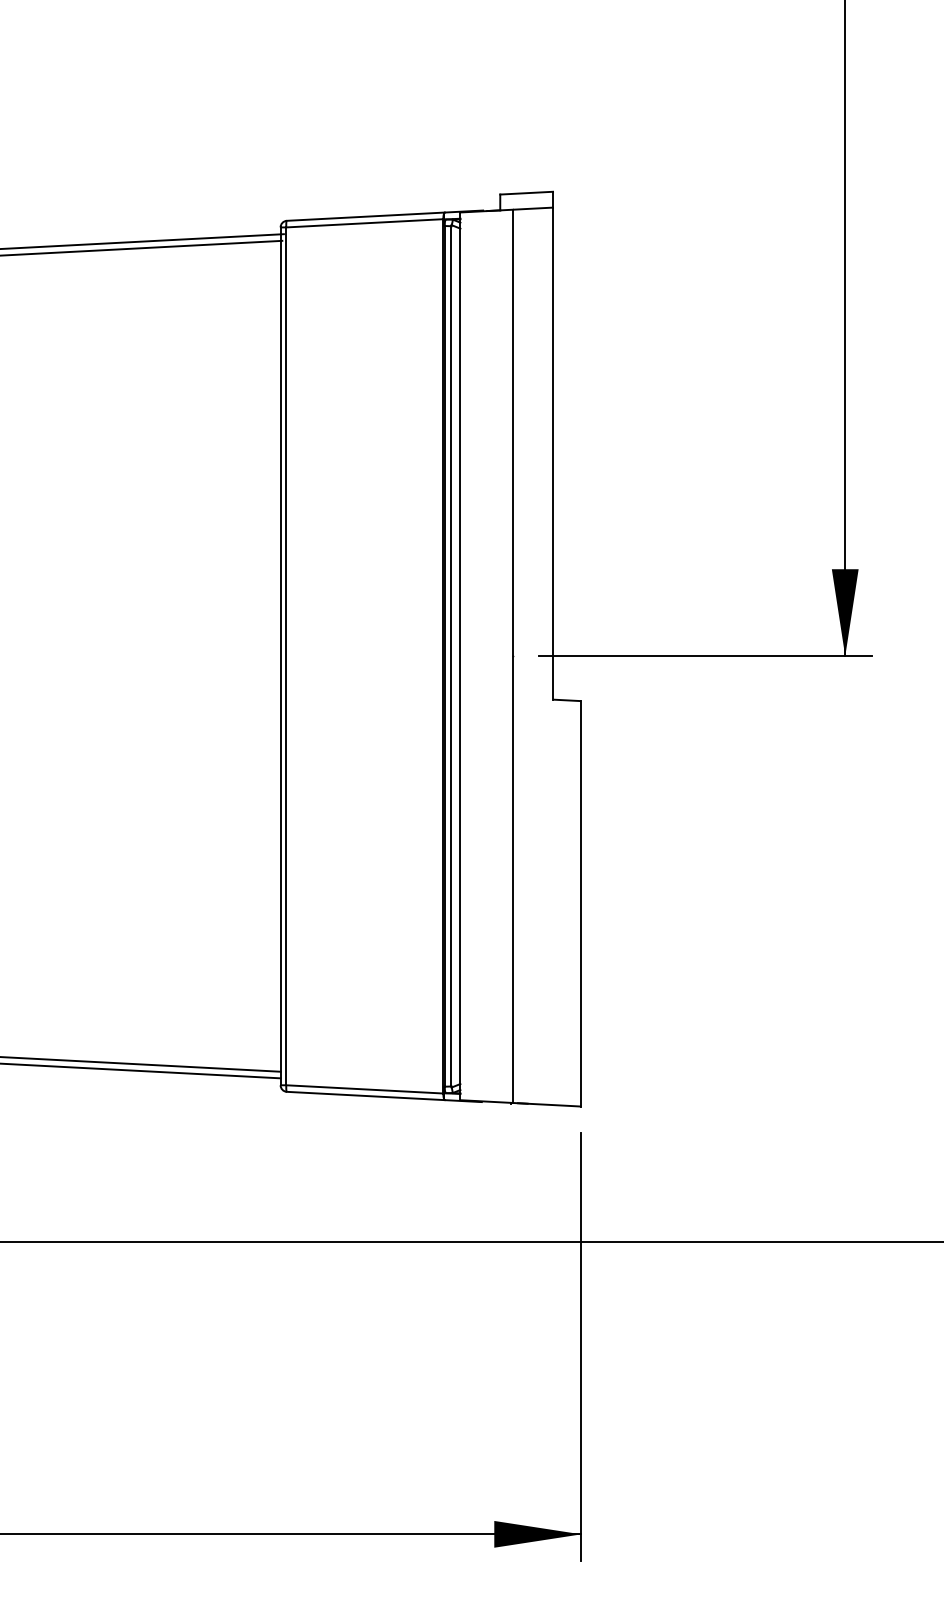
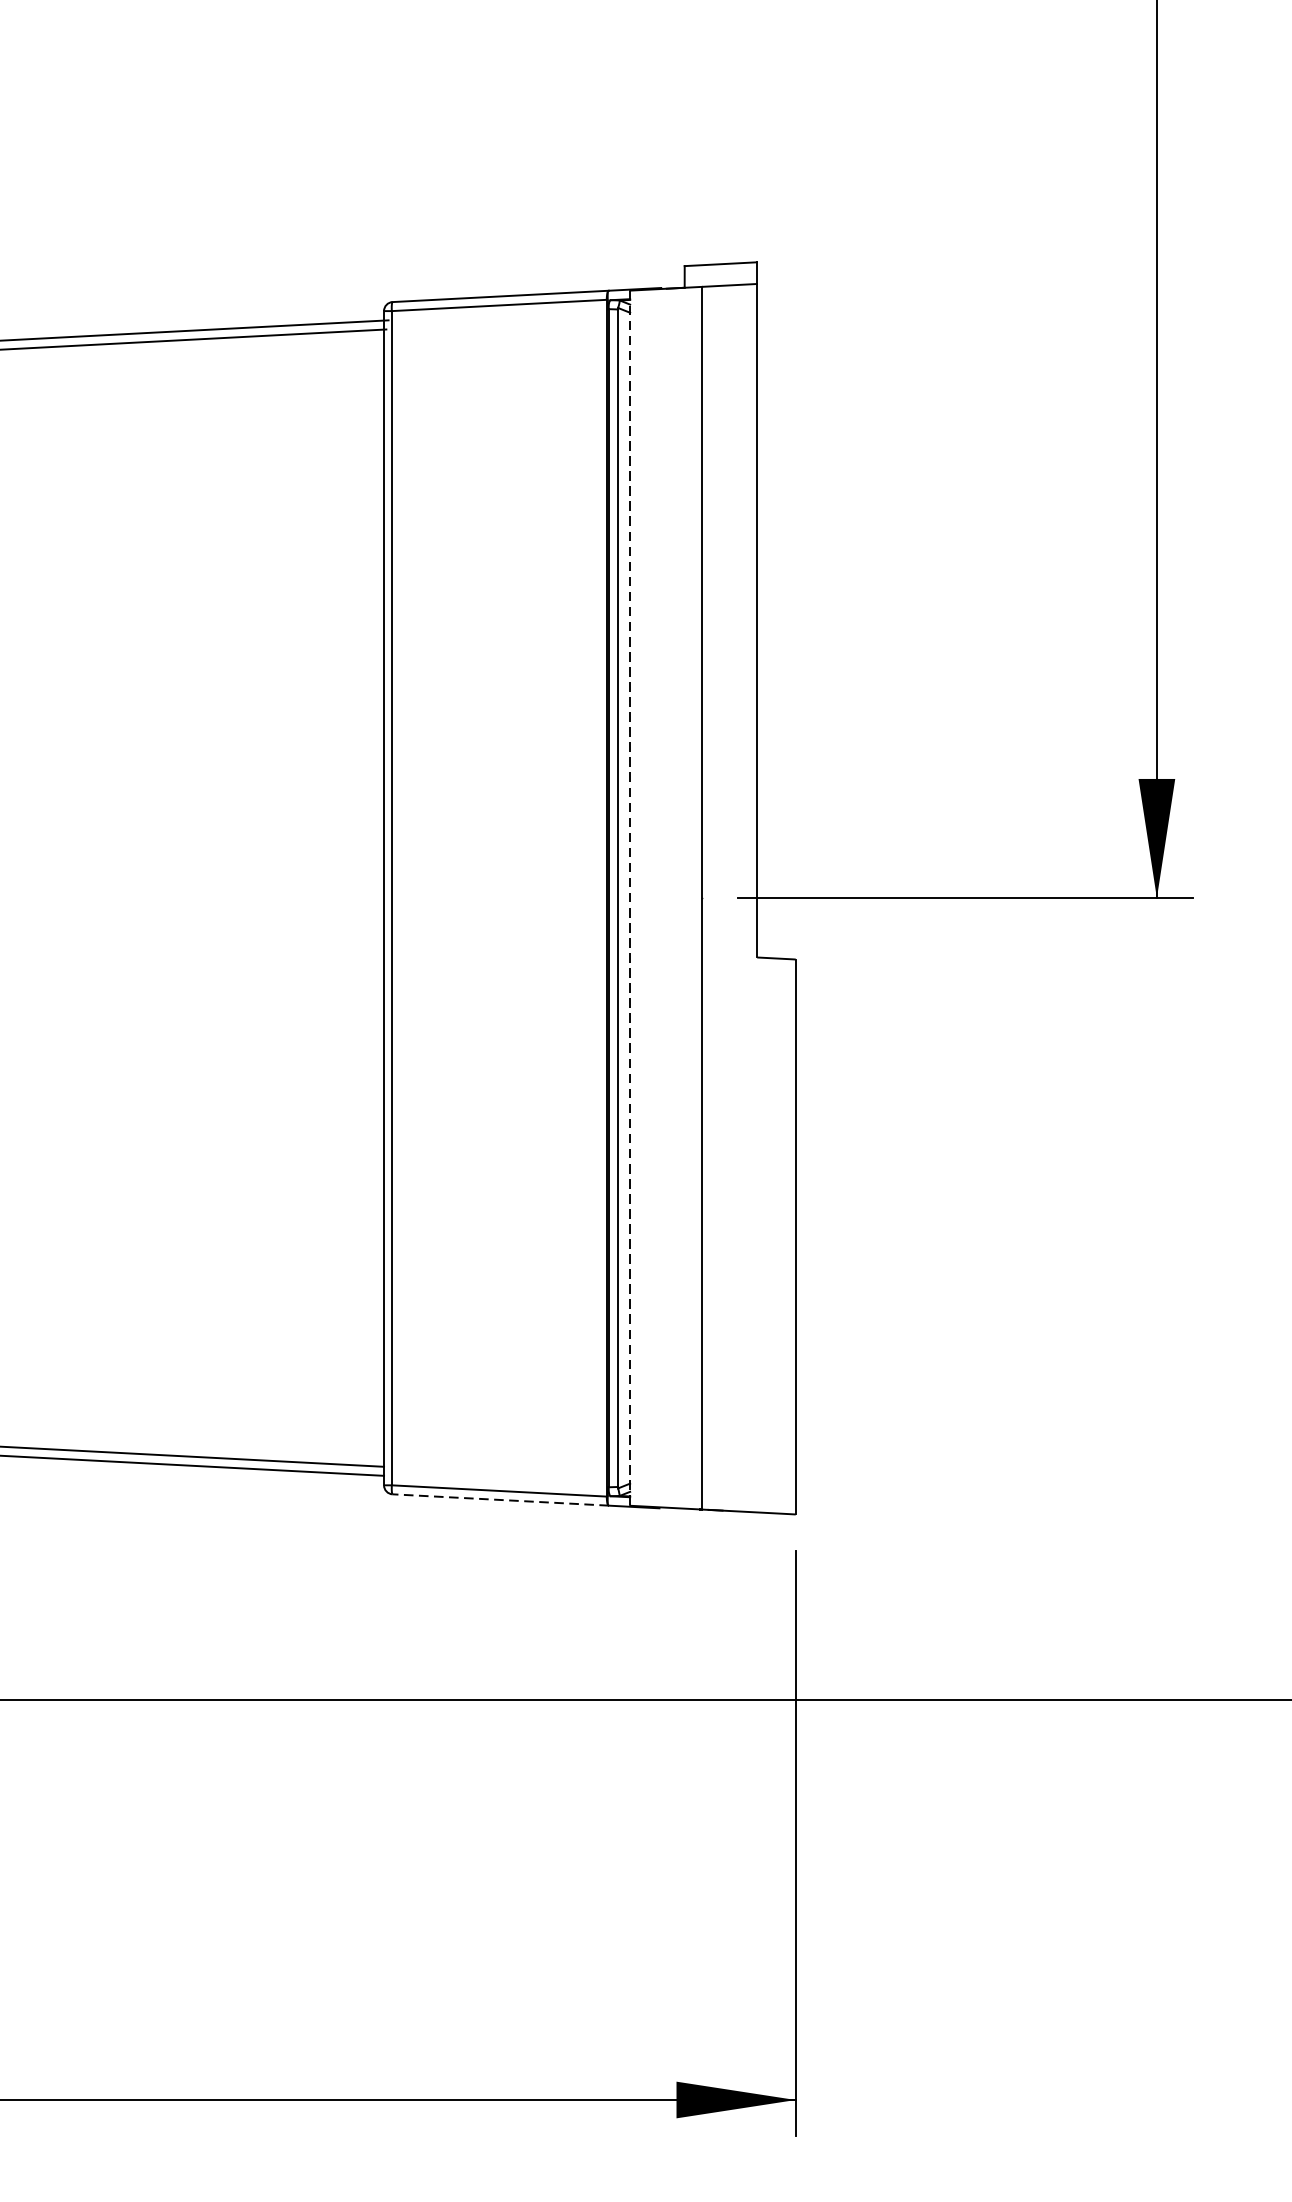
line: (460, 656) -> (630, 898), solid -> dashed
line: (365, 1095) -> (500, 1499), solid -> dashed

